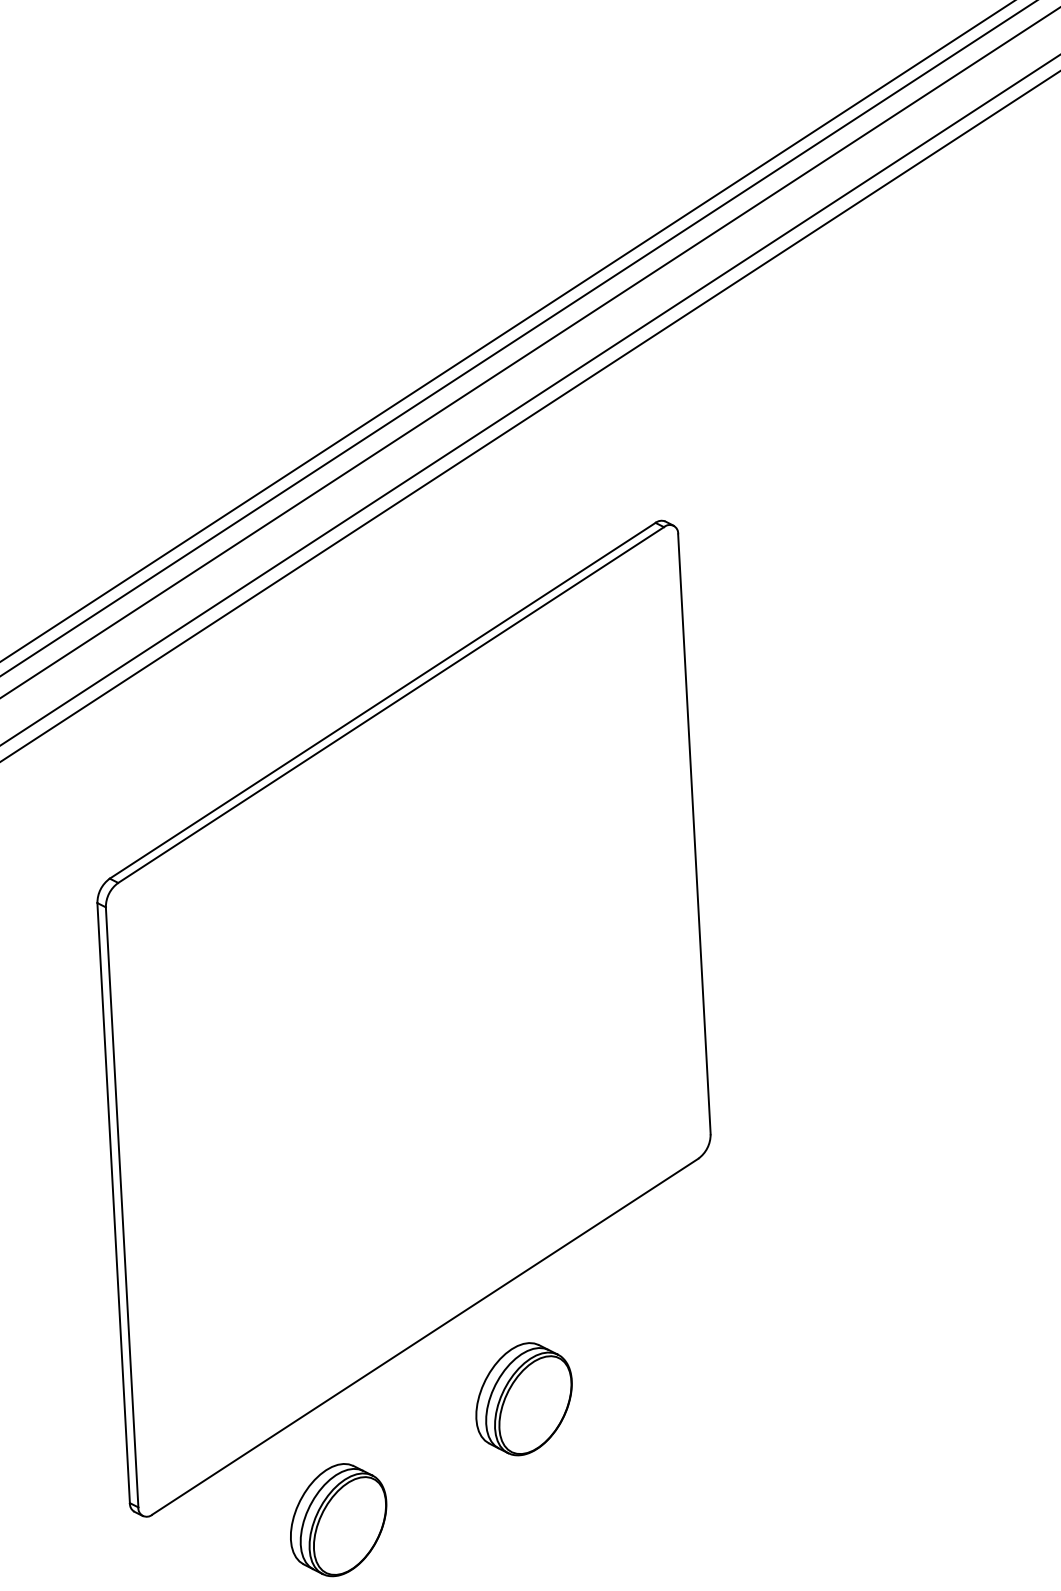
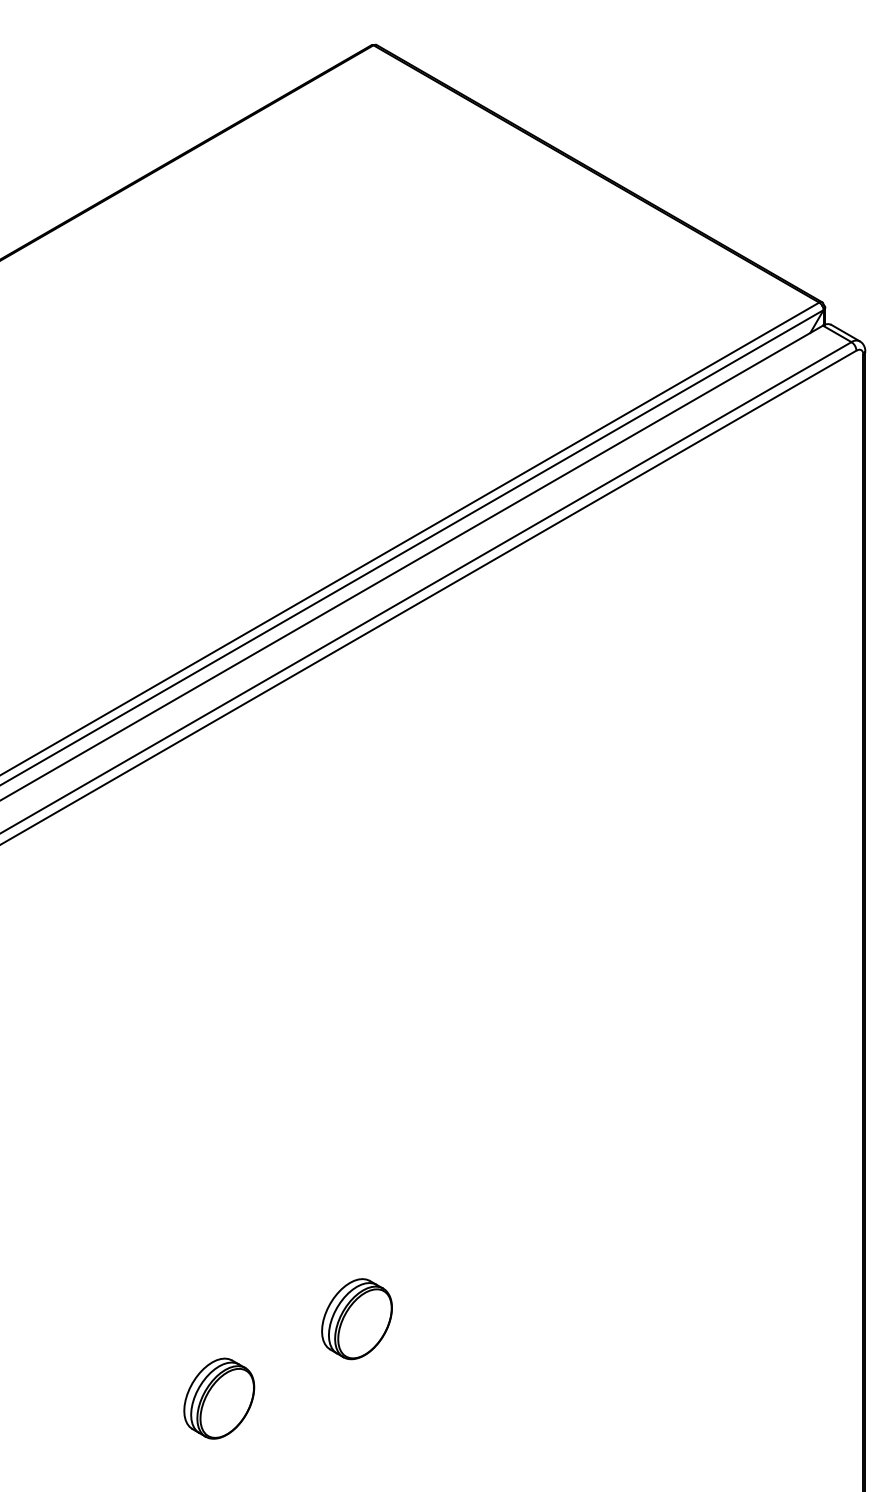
part: (403, 1018) -> (285, 1041), removed

